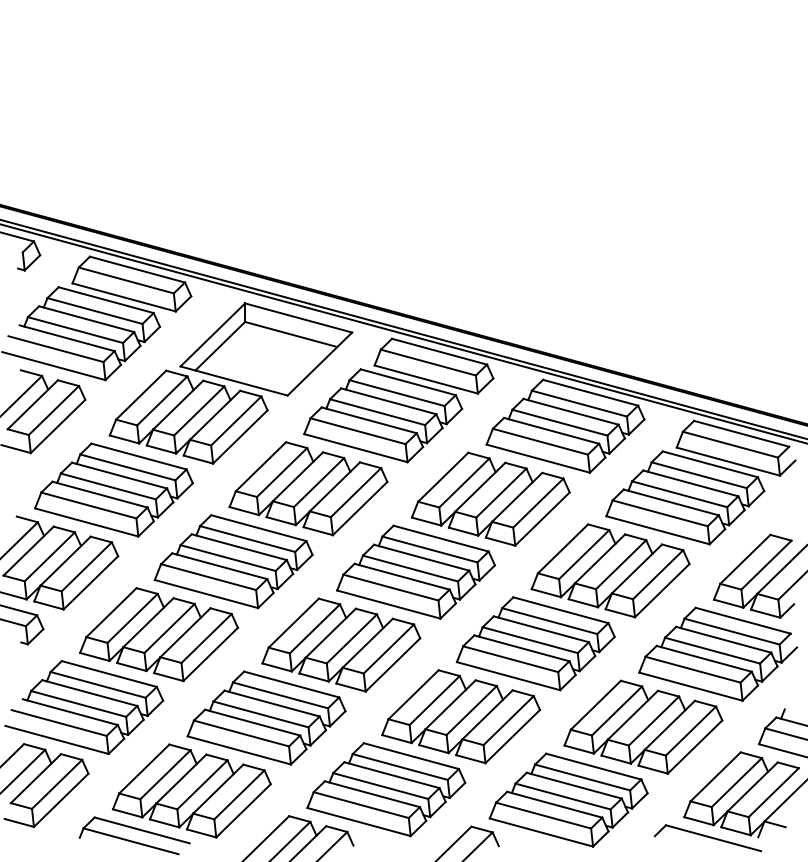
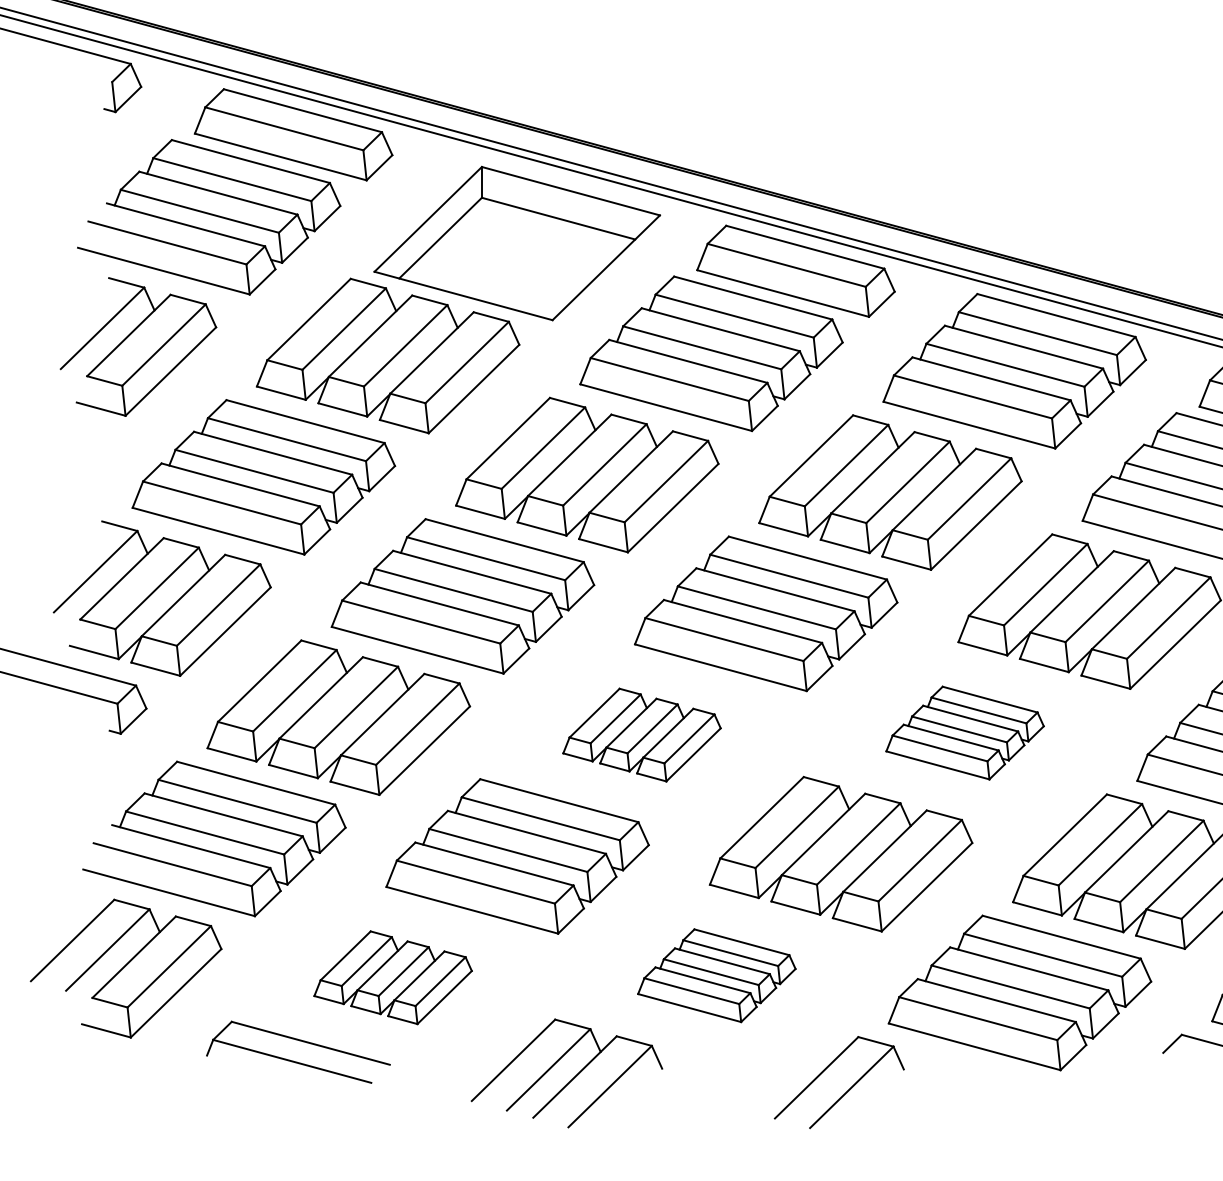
part: (535, 643) -> (964, 732), size x0.6
part: (341, 644) -> (642, 734), size x0.6
part: (386, 789) -> (717, 975), size x0.6
part: (191, 790) -> (392, 976), size x0.6

